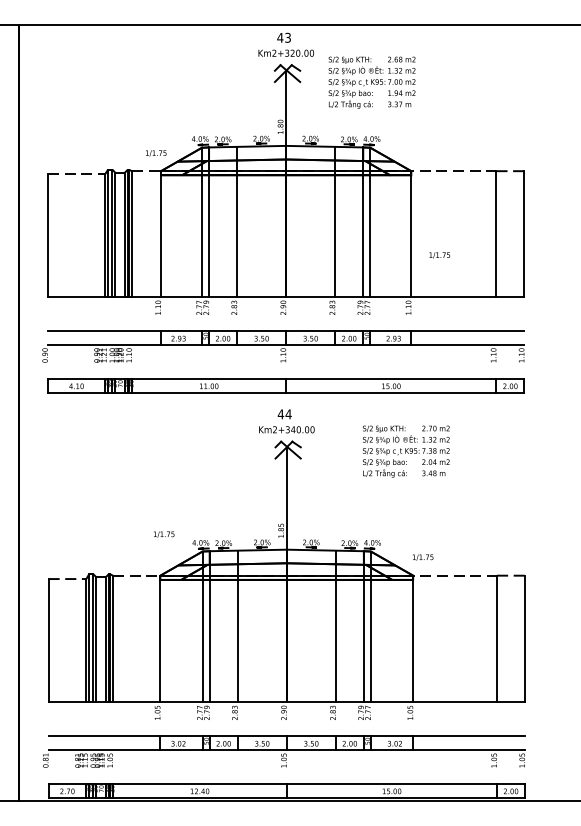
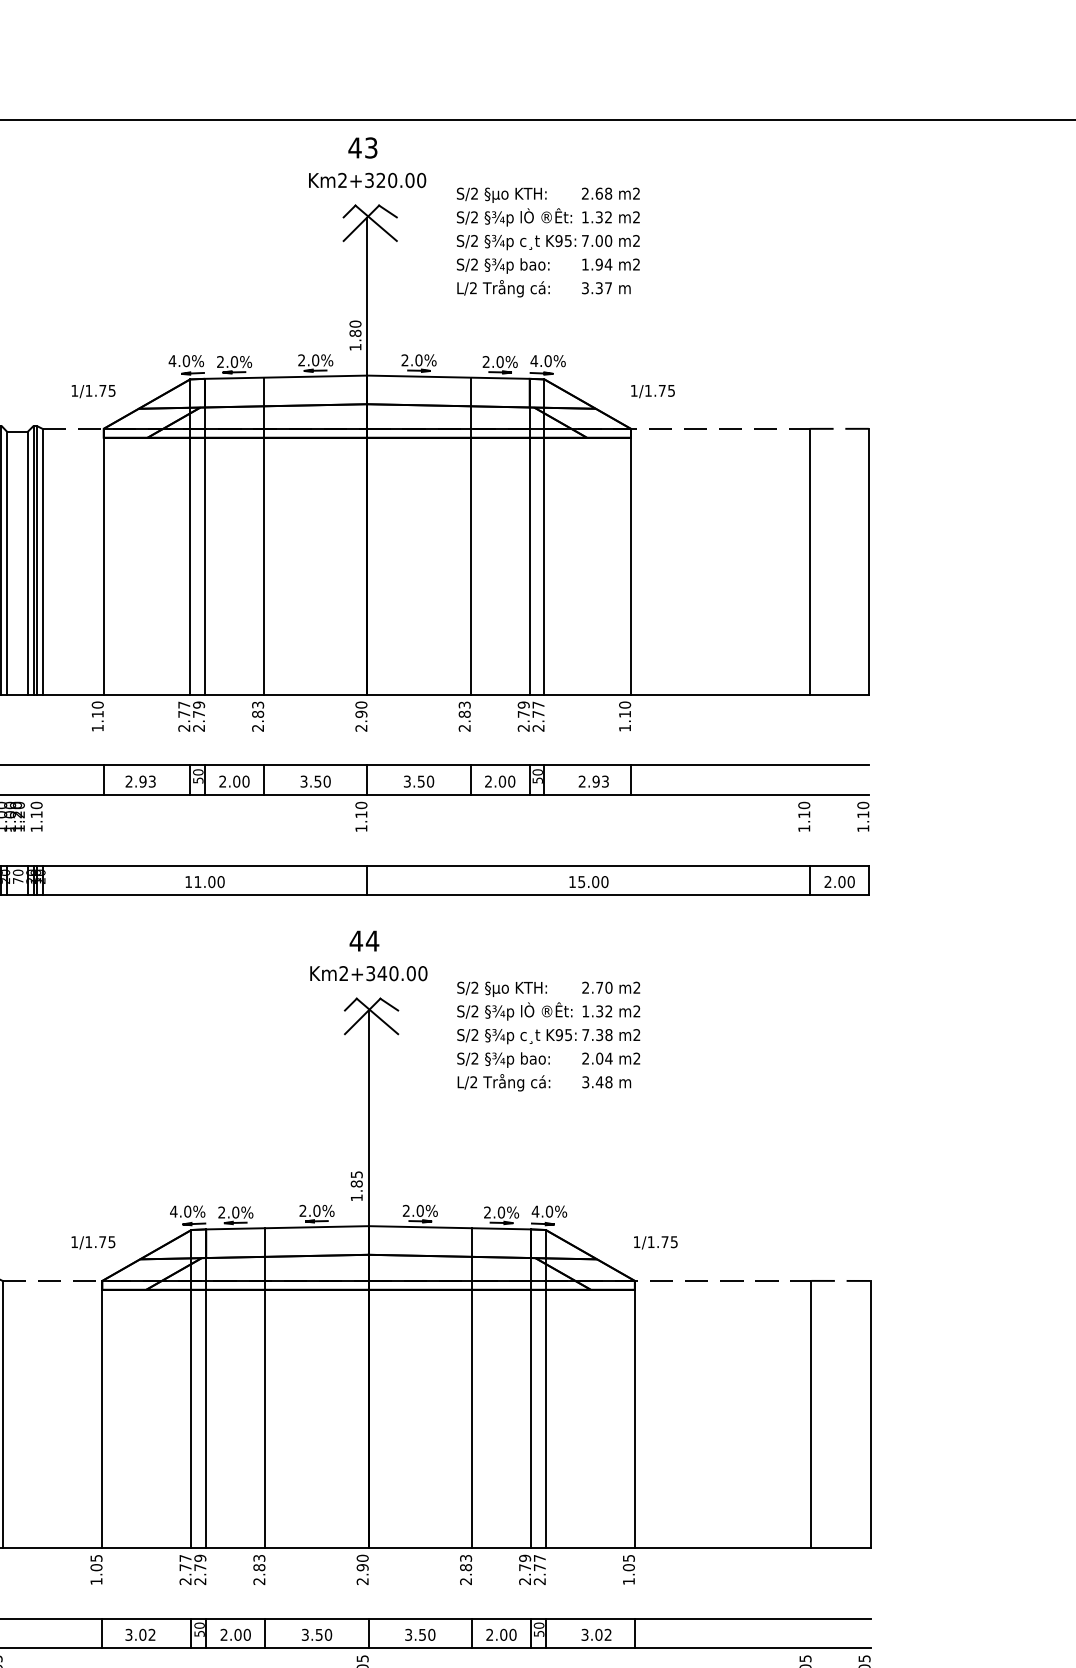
text: (439, 255) -> (652, 391), moved
text: (406, 451) -> (549, 1036), moved
text: (164, 534) -> (94, 1242), moved

